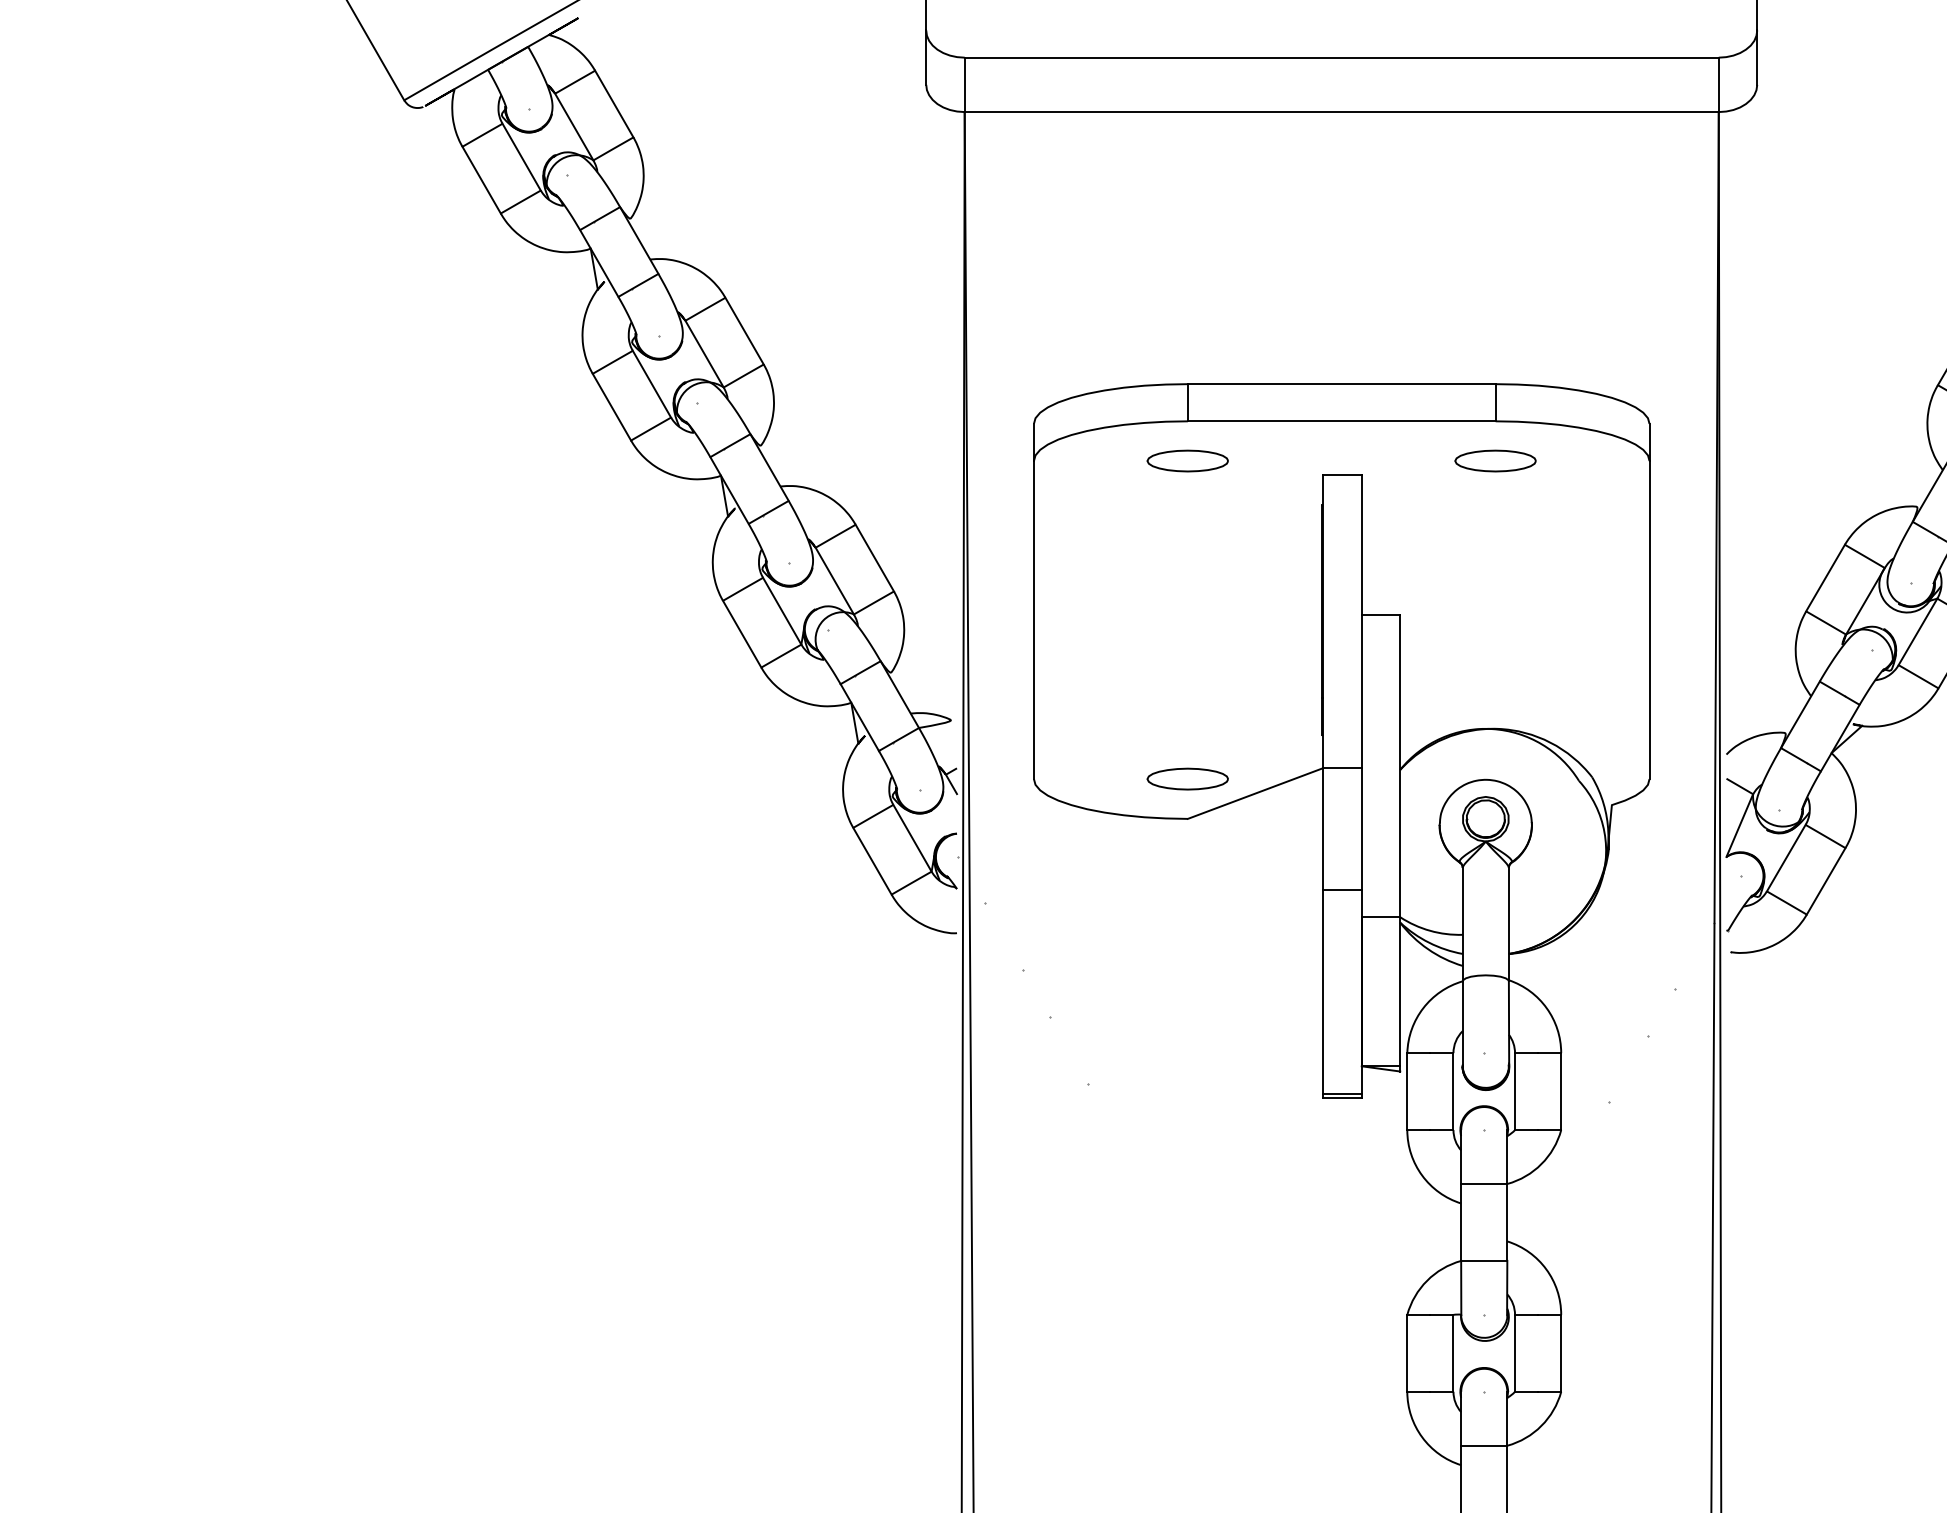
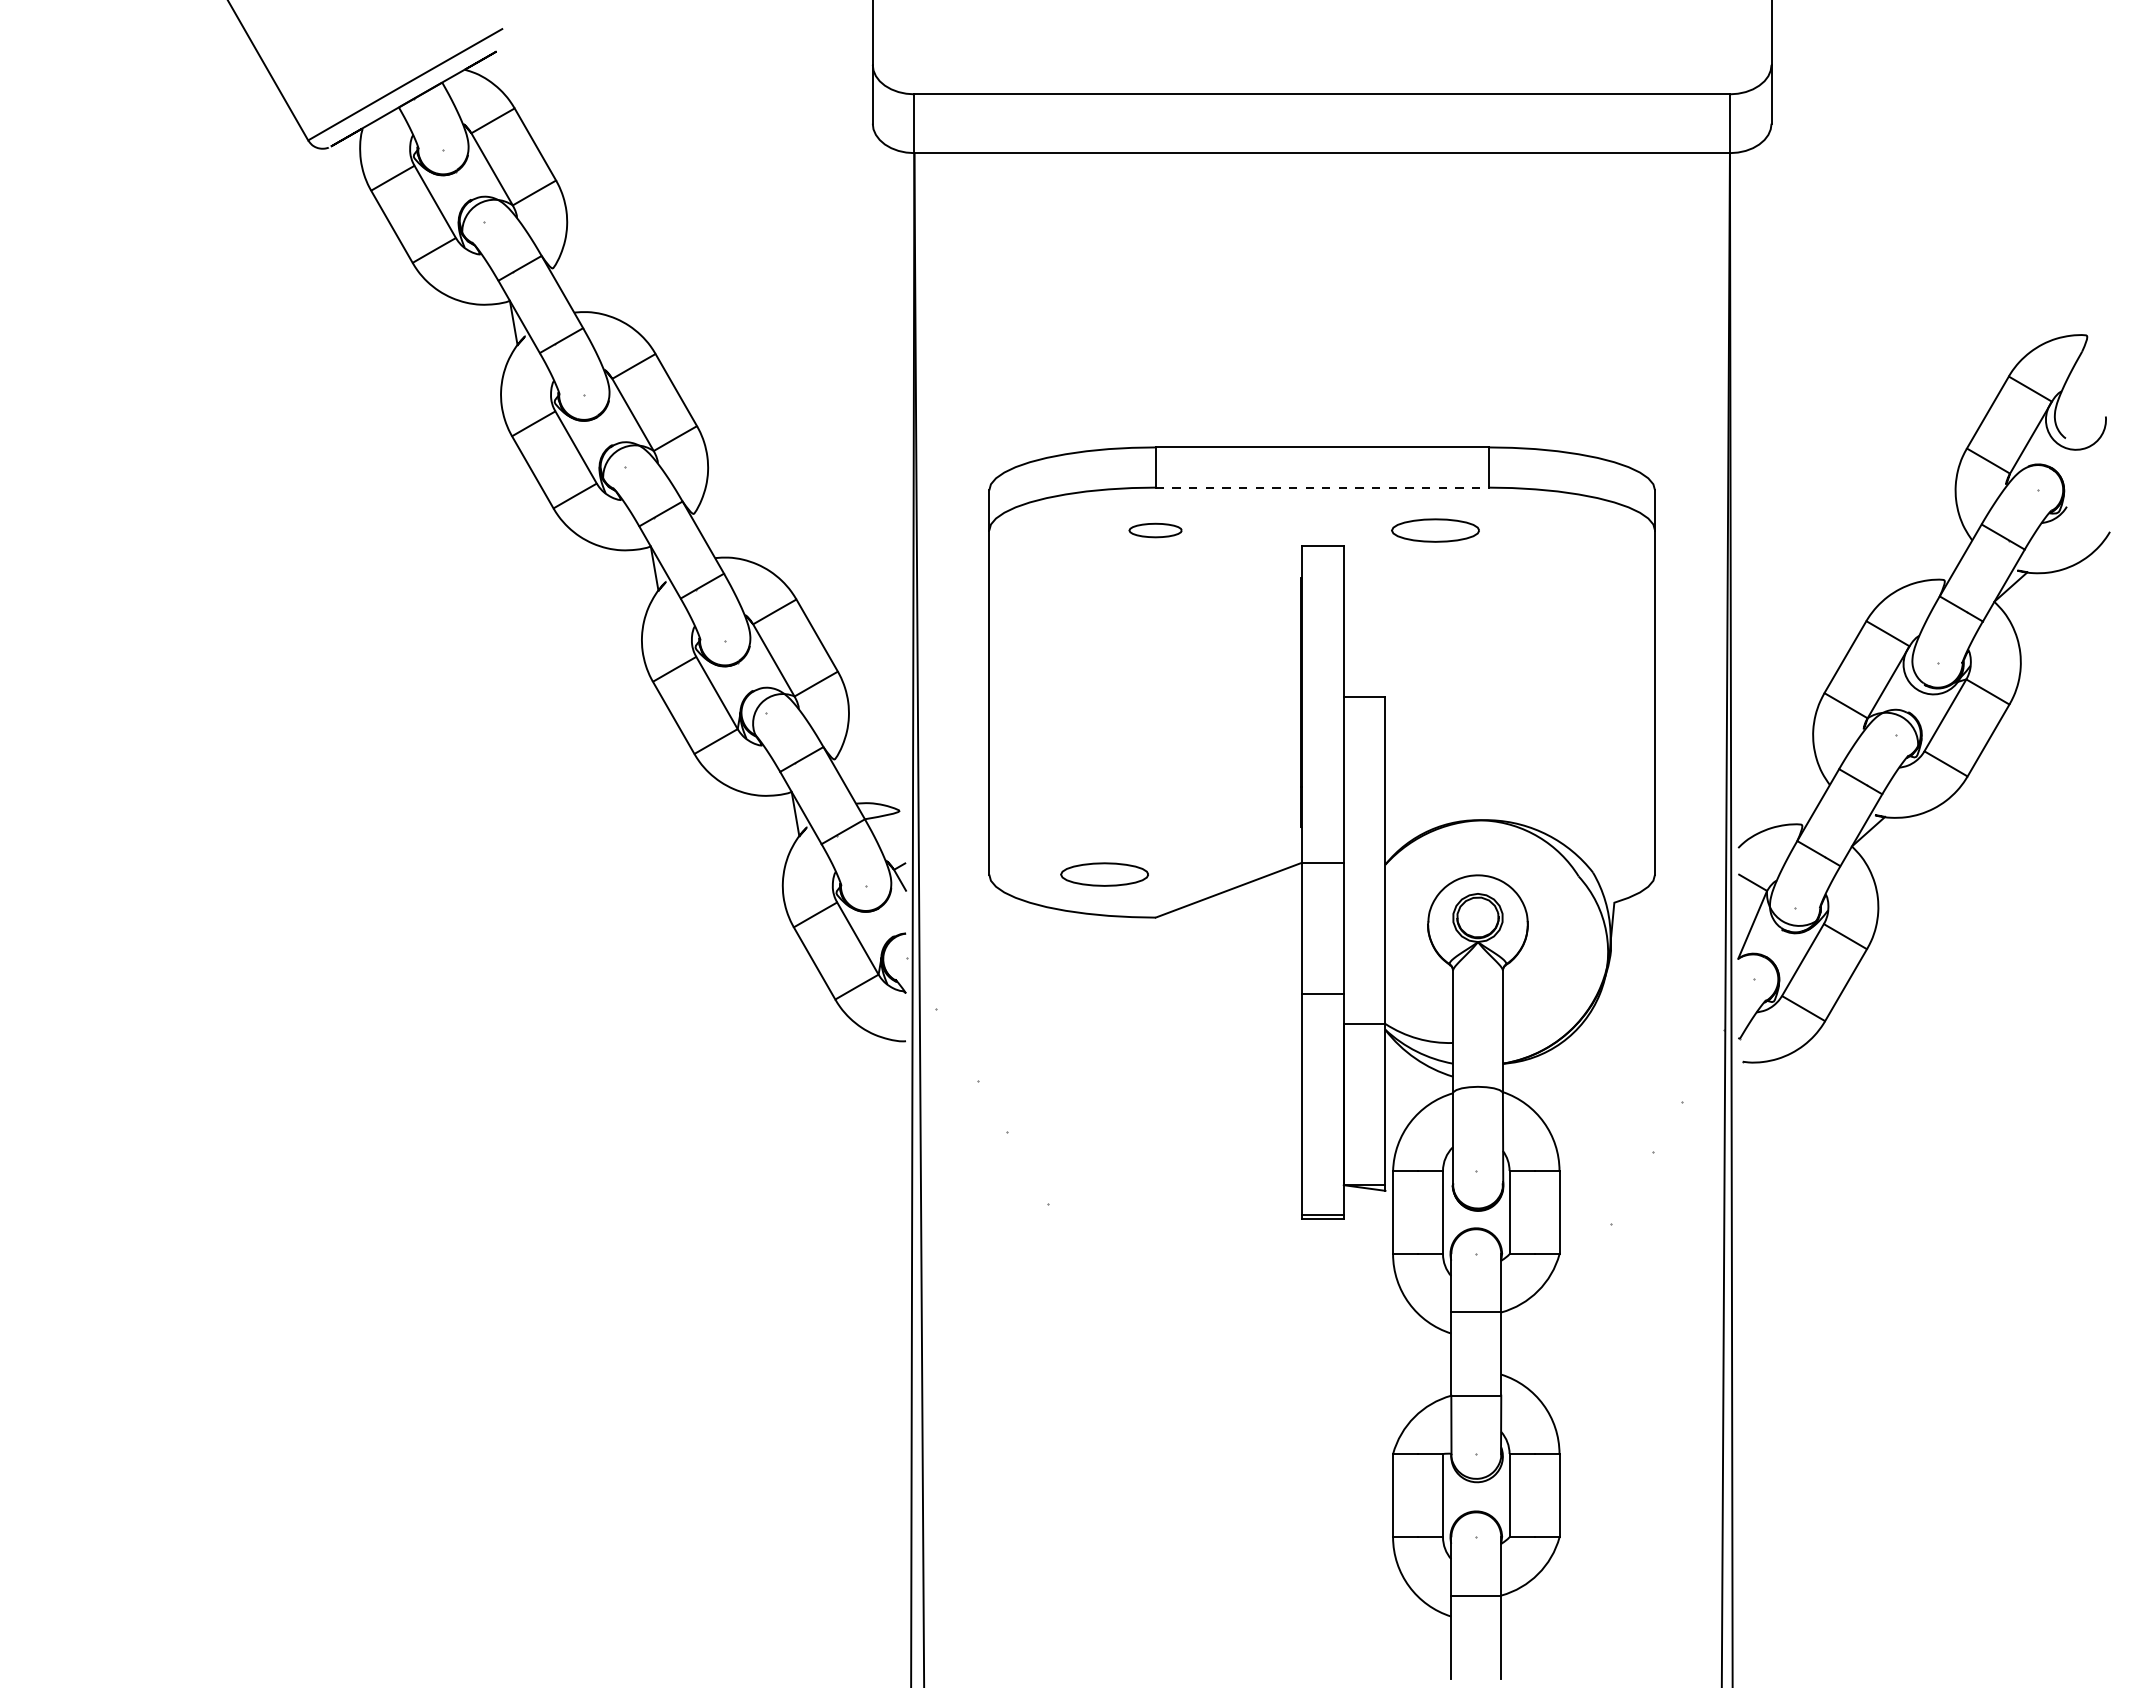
line: (1342, 421) -> (1322, 487), solid -> dashed
part: (1187, 460) -> (1155, 530), size x0.6
part: (1495, 460) -> (1435, 530), moved
part: (1187, 779) -> (1104, 874), moved

